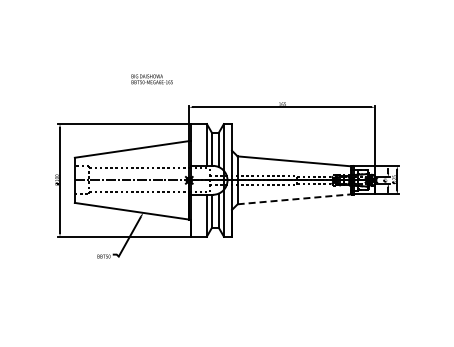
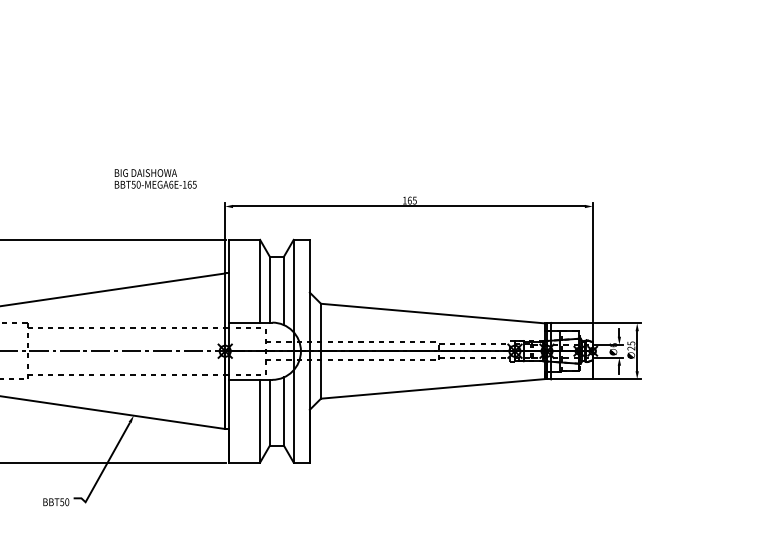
text: (151, 79) -> (154, 179), moved
line: (294, 199) -> (433, 389), dashed -> solid

